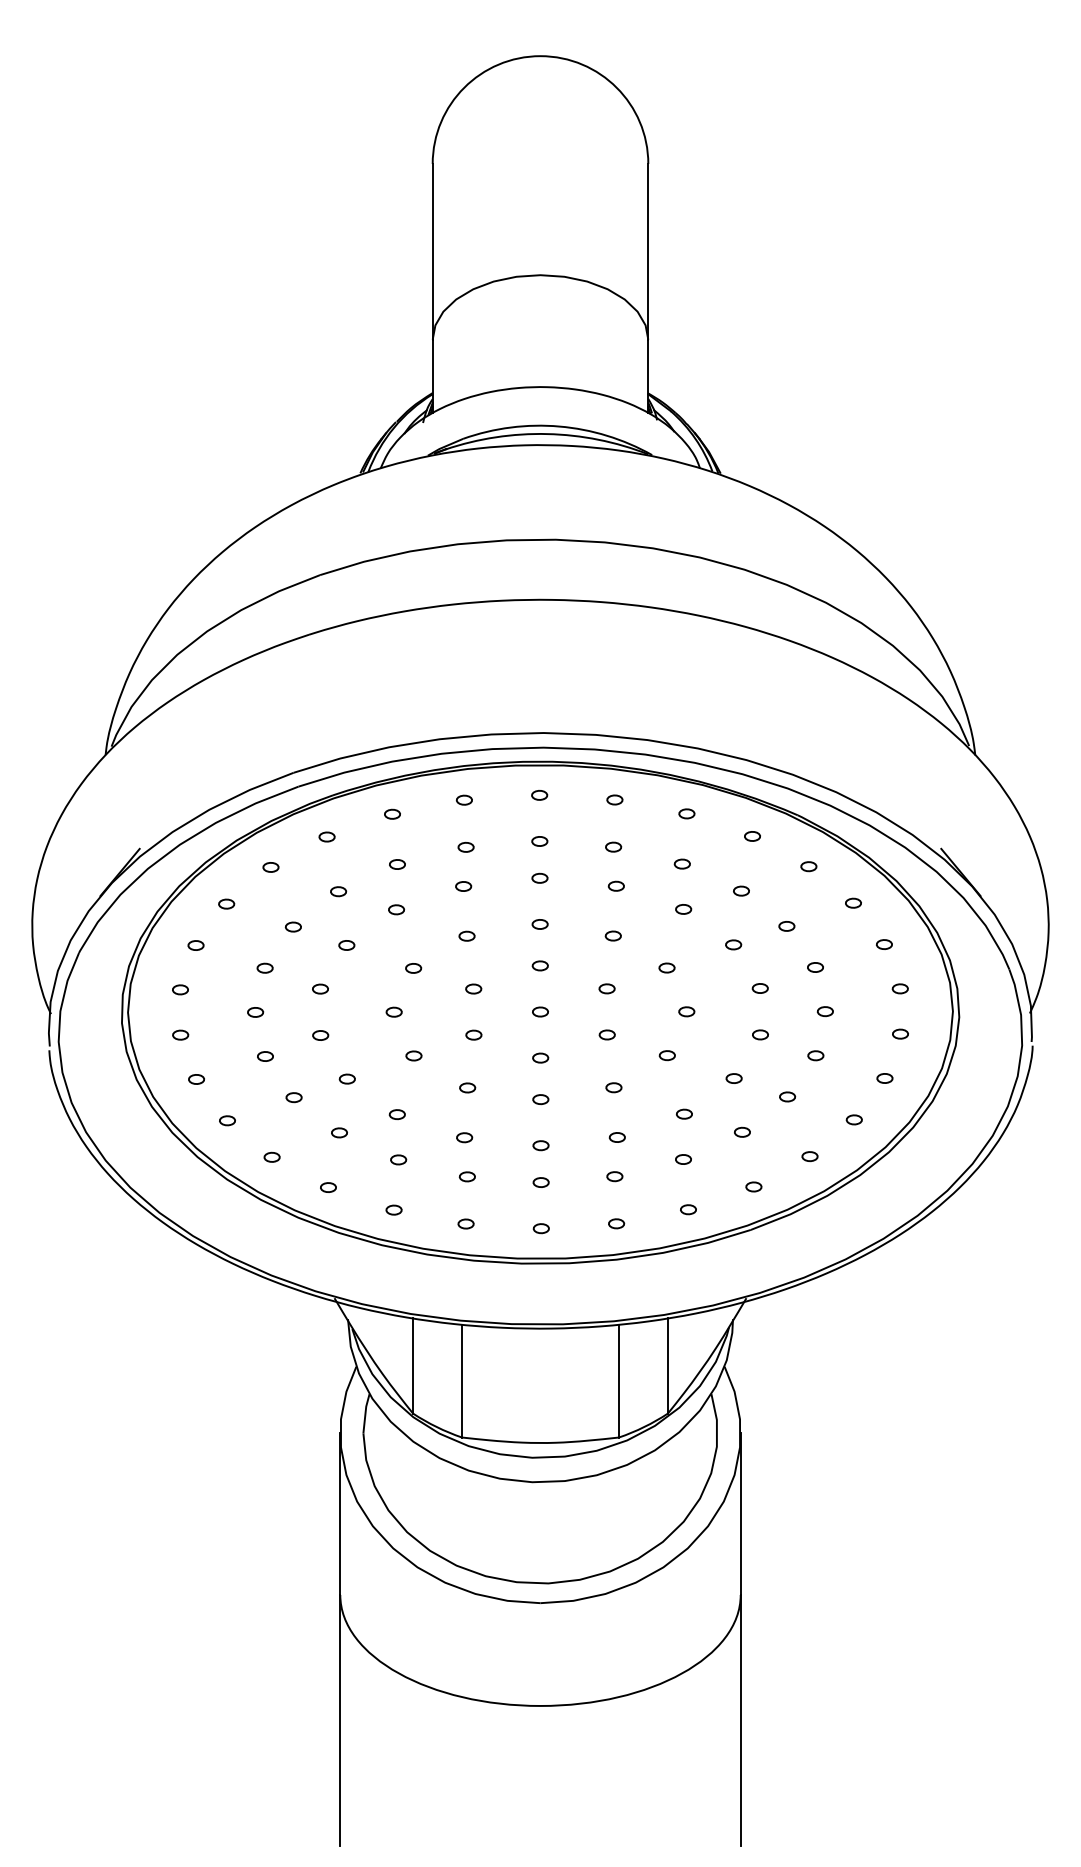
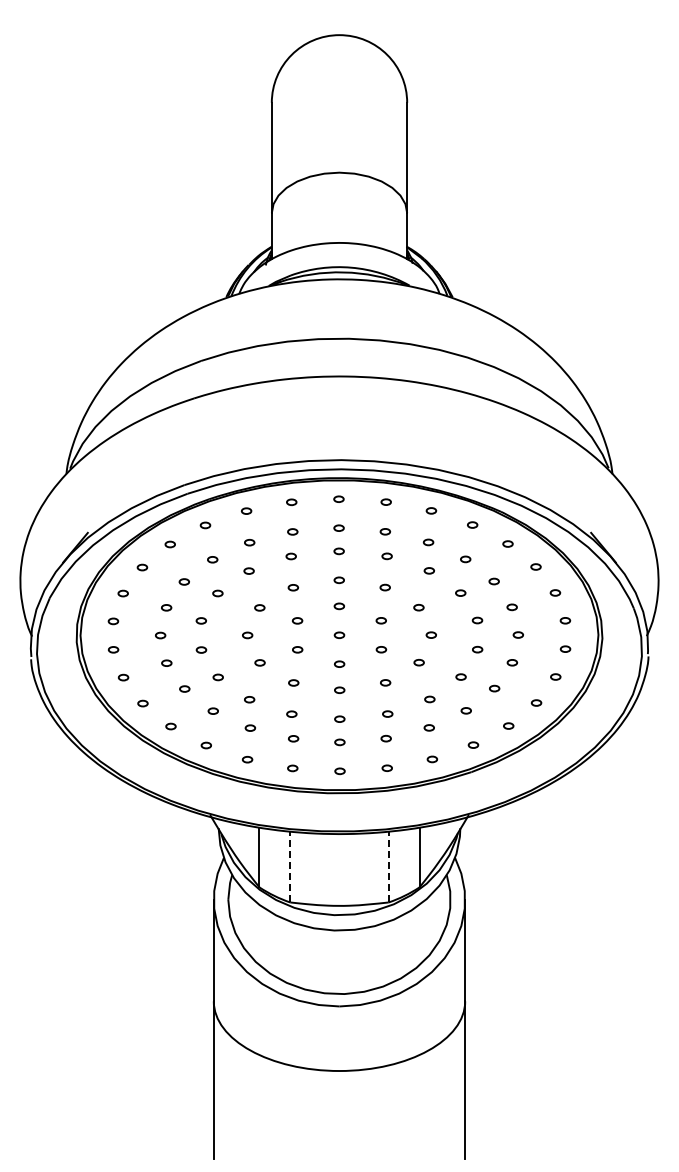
line: (462, 1380) -> (290, 866), solid -> dashed
line: (618, 1380) -> (388, 866), solid -> dashed

